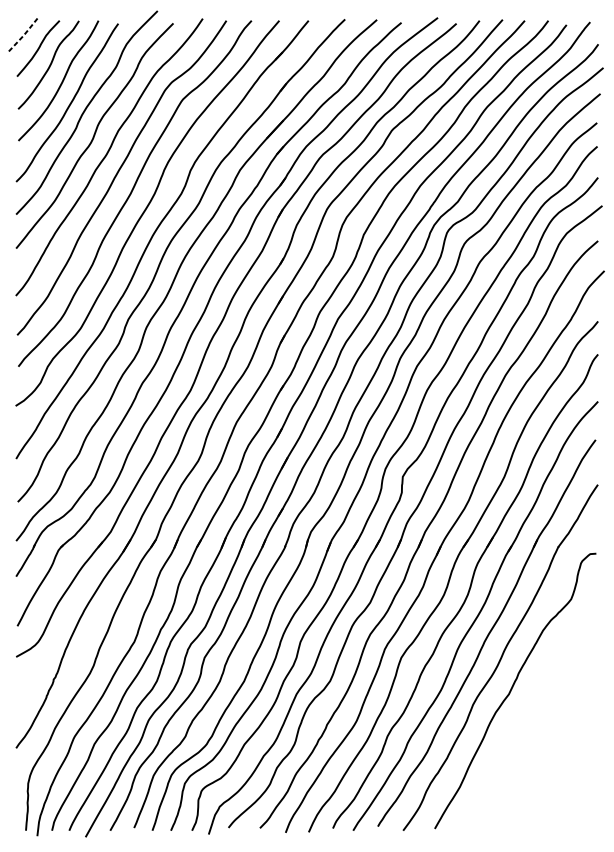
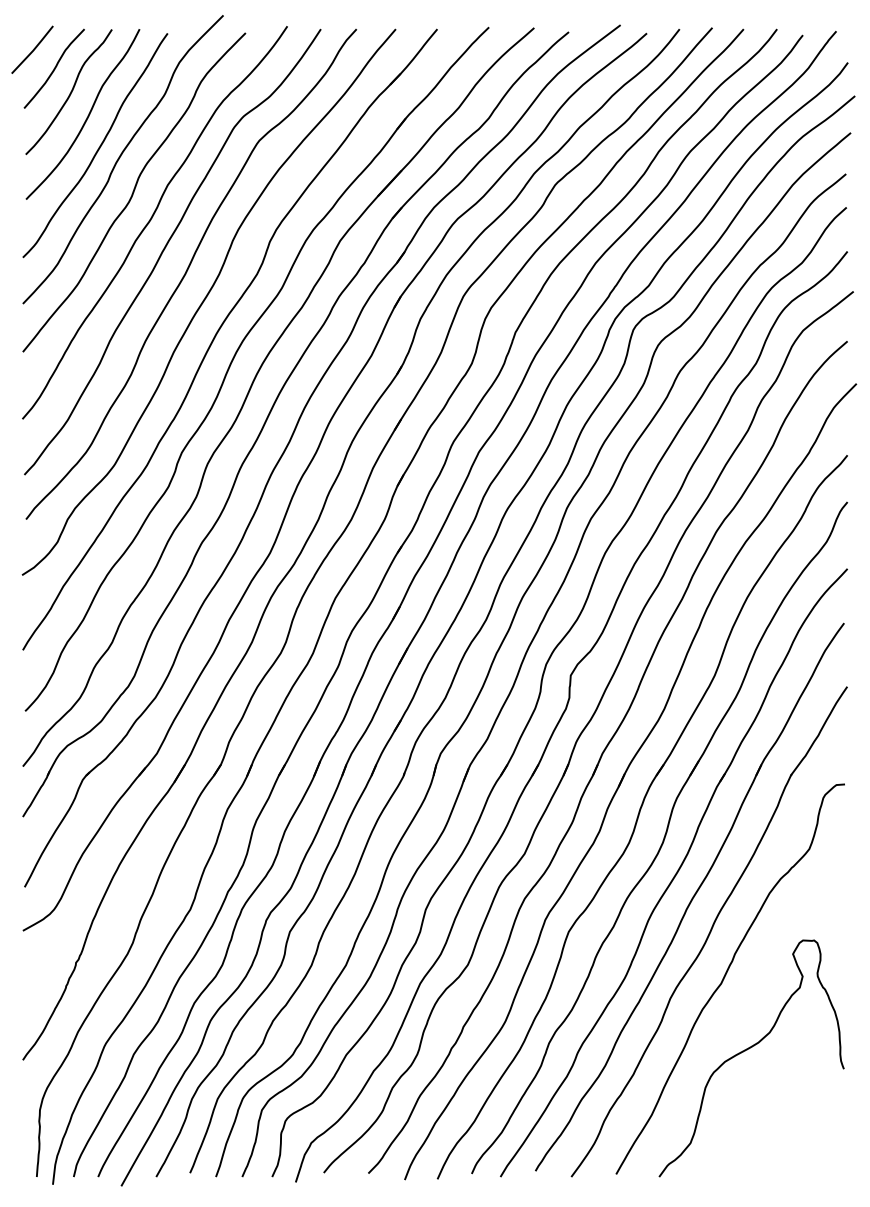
line: (23, 35) -> (33, 50), dashed -> solid
curve: (527, 741) -> (747, 1050), added

